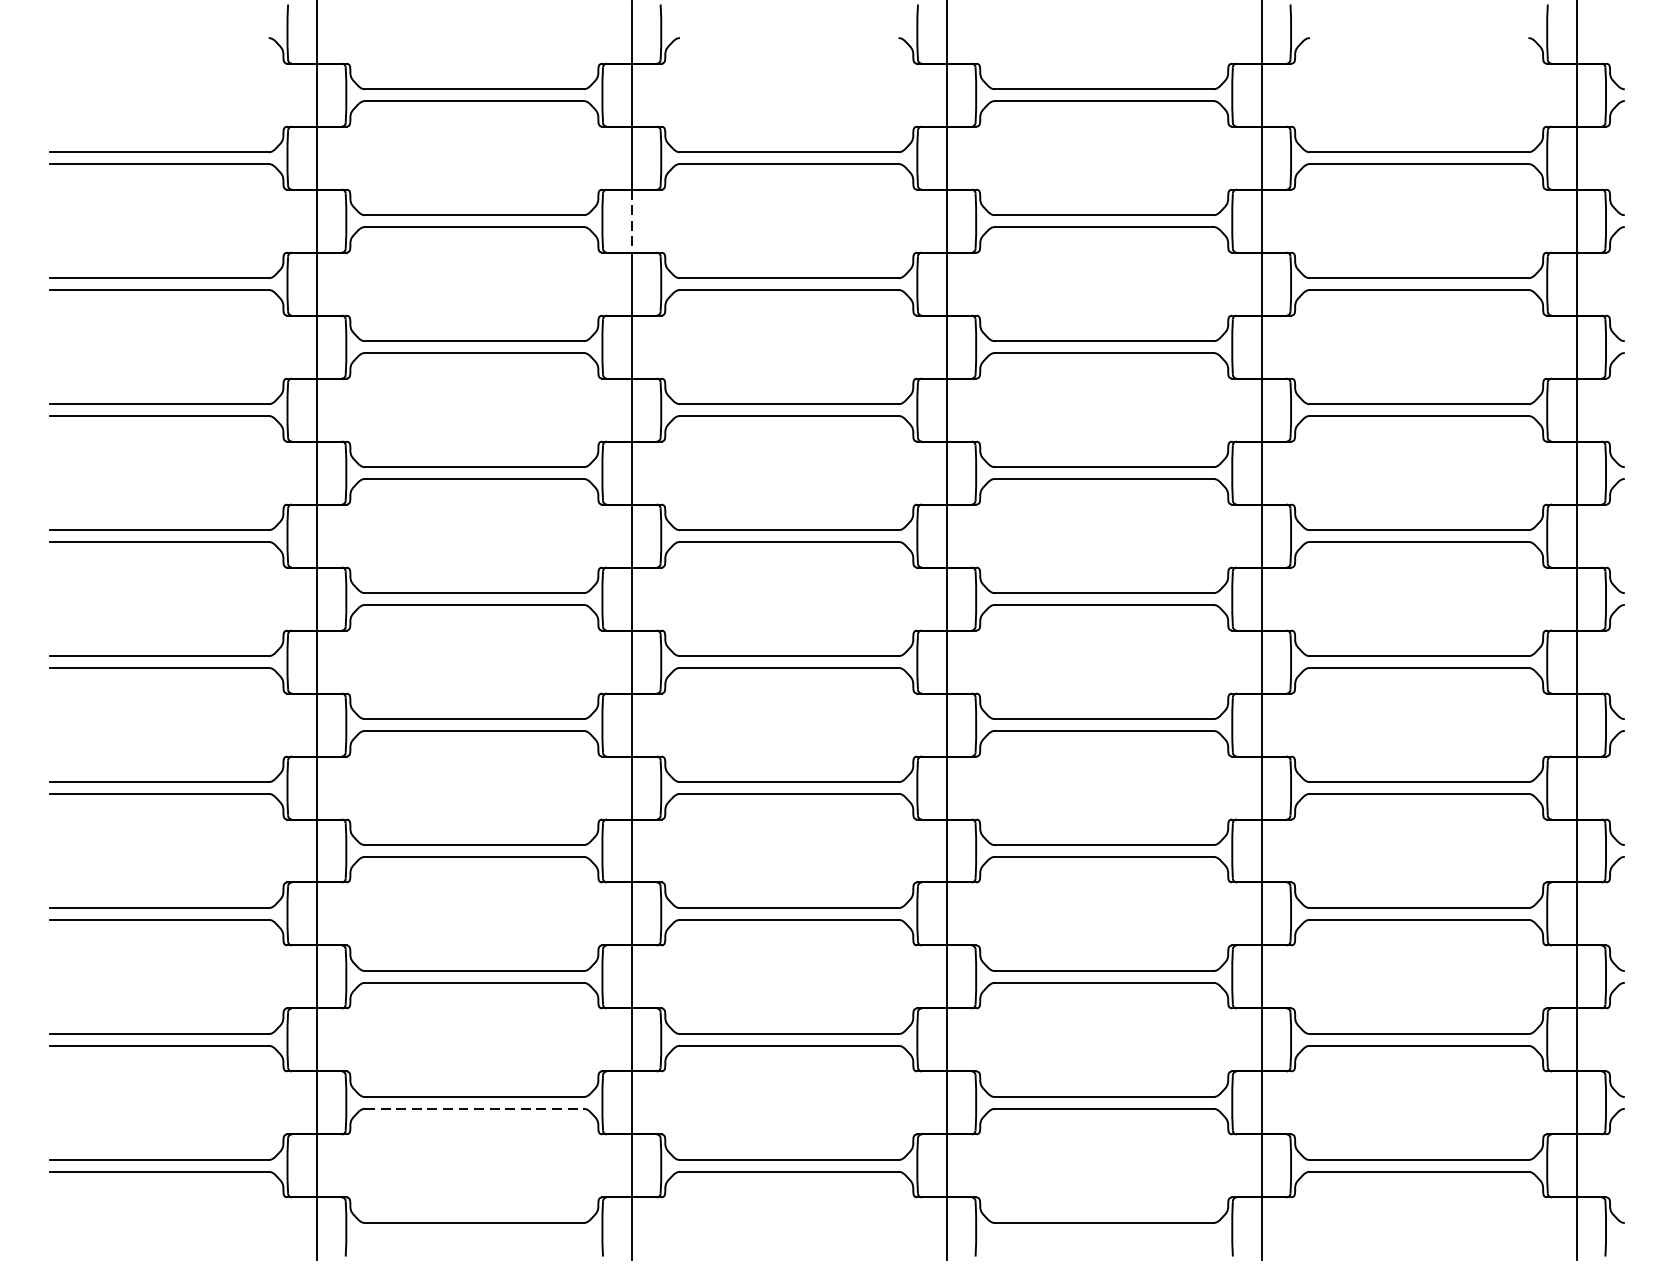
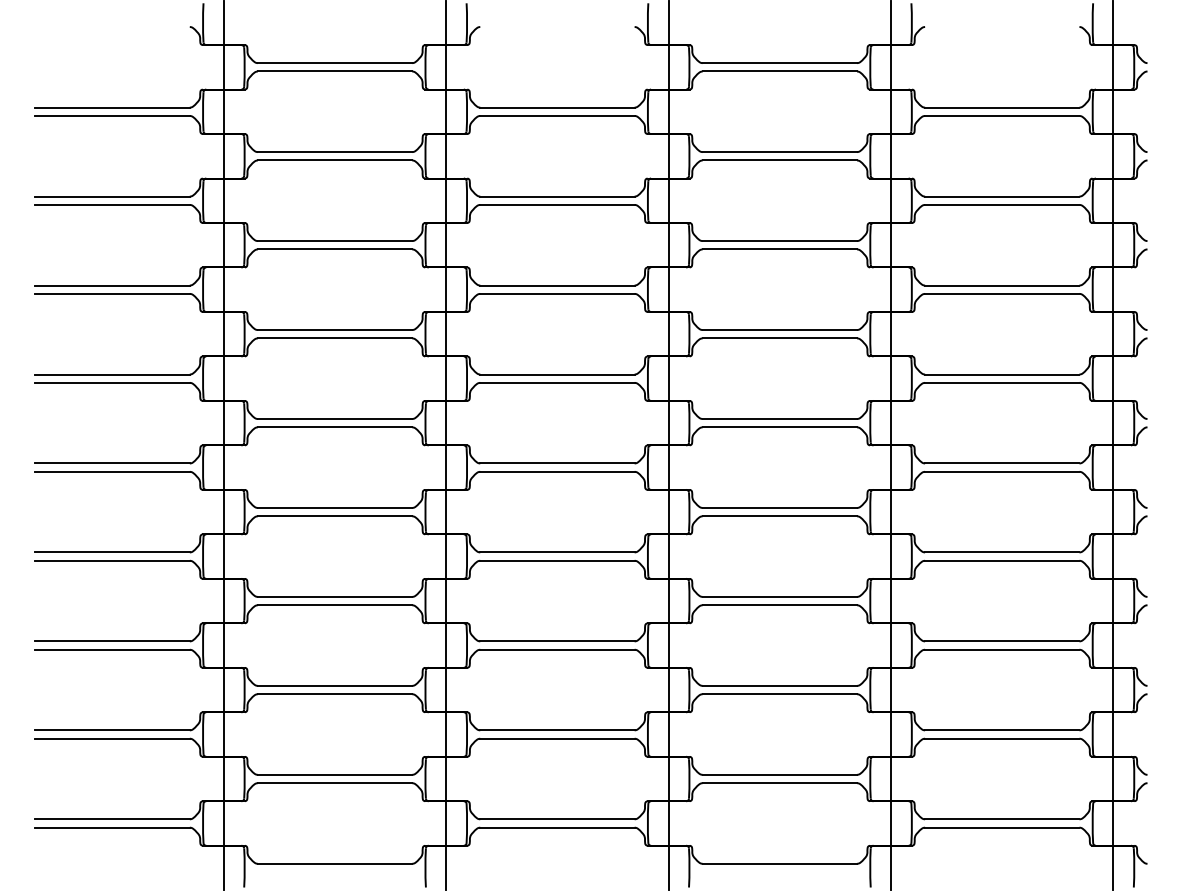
line: (632, 221) -> (446, 156), dashed -> solid
line: (475, 1109) -> (335, 783), dashed -> solid

